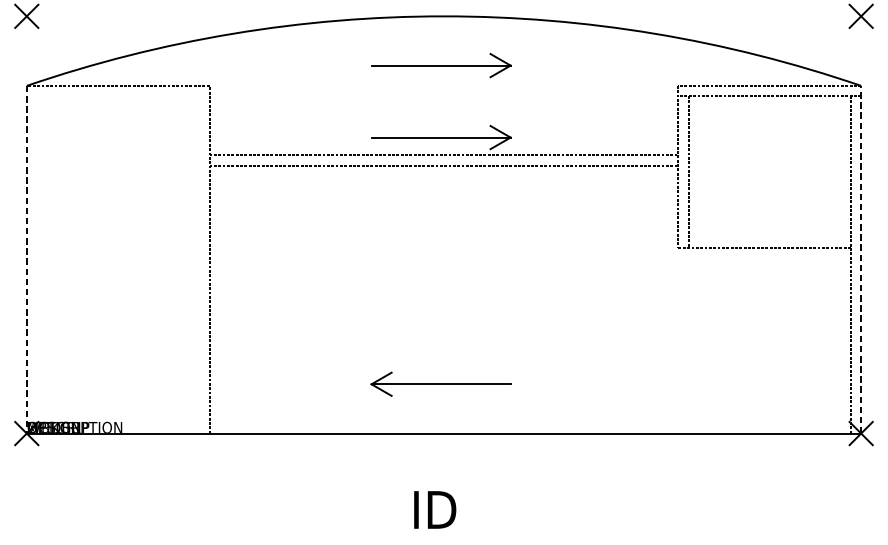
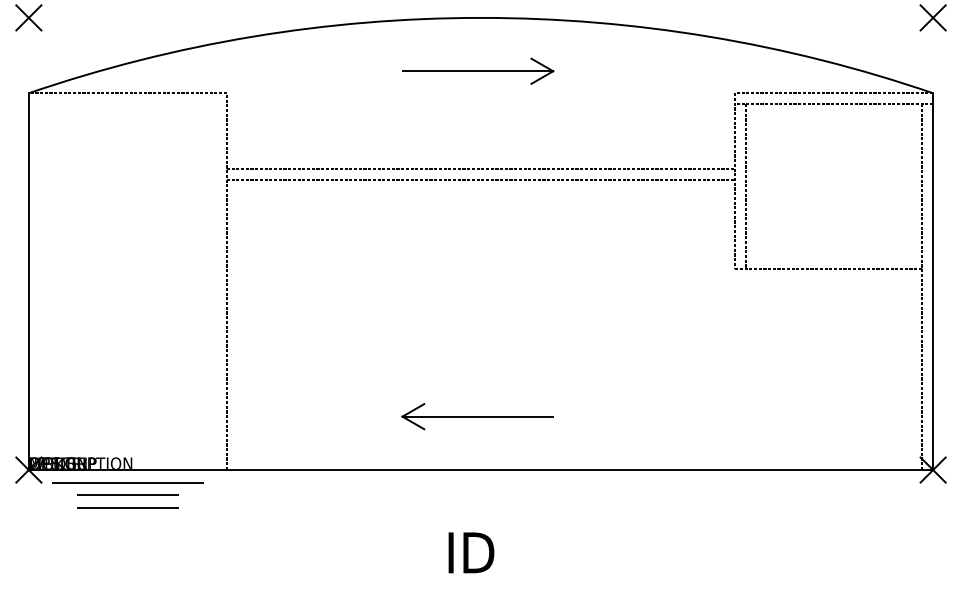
part: (441, 136) -> (478, 148), removed
line: (861, 259) -> (933, 281), dashed -> solid
line: (26, 260) -> (28, 282), dashed -> solid
line: (117, 445) -> (127, 482), added
line: (117, 456) -> (127, 494), added
line: (117, 468) -> (127, 507), added

